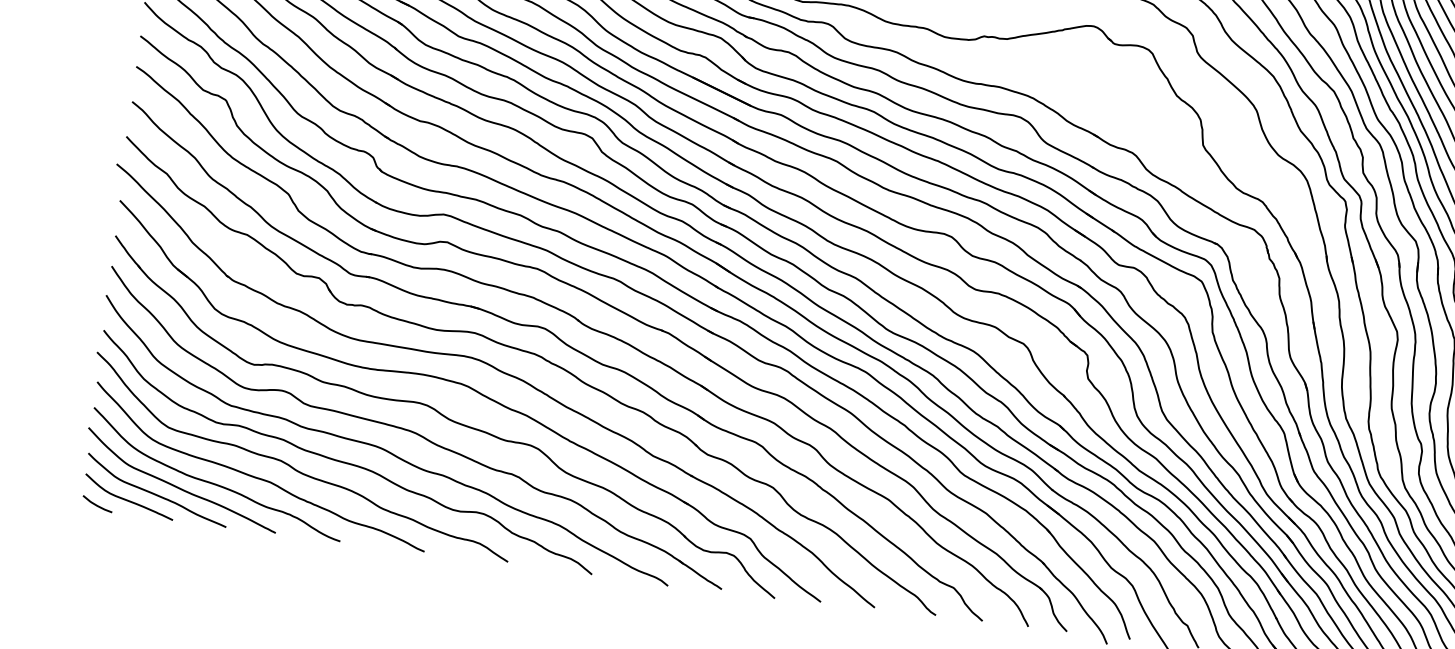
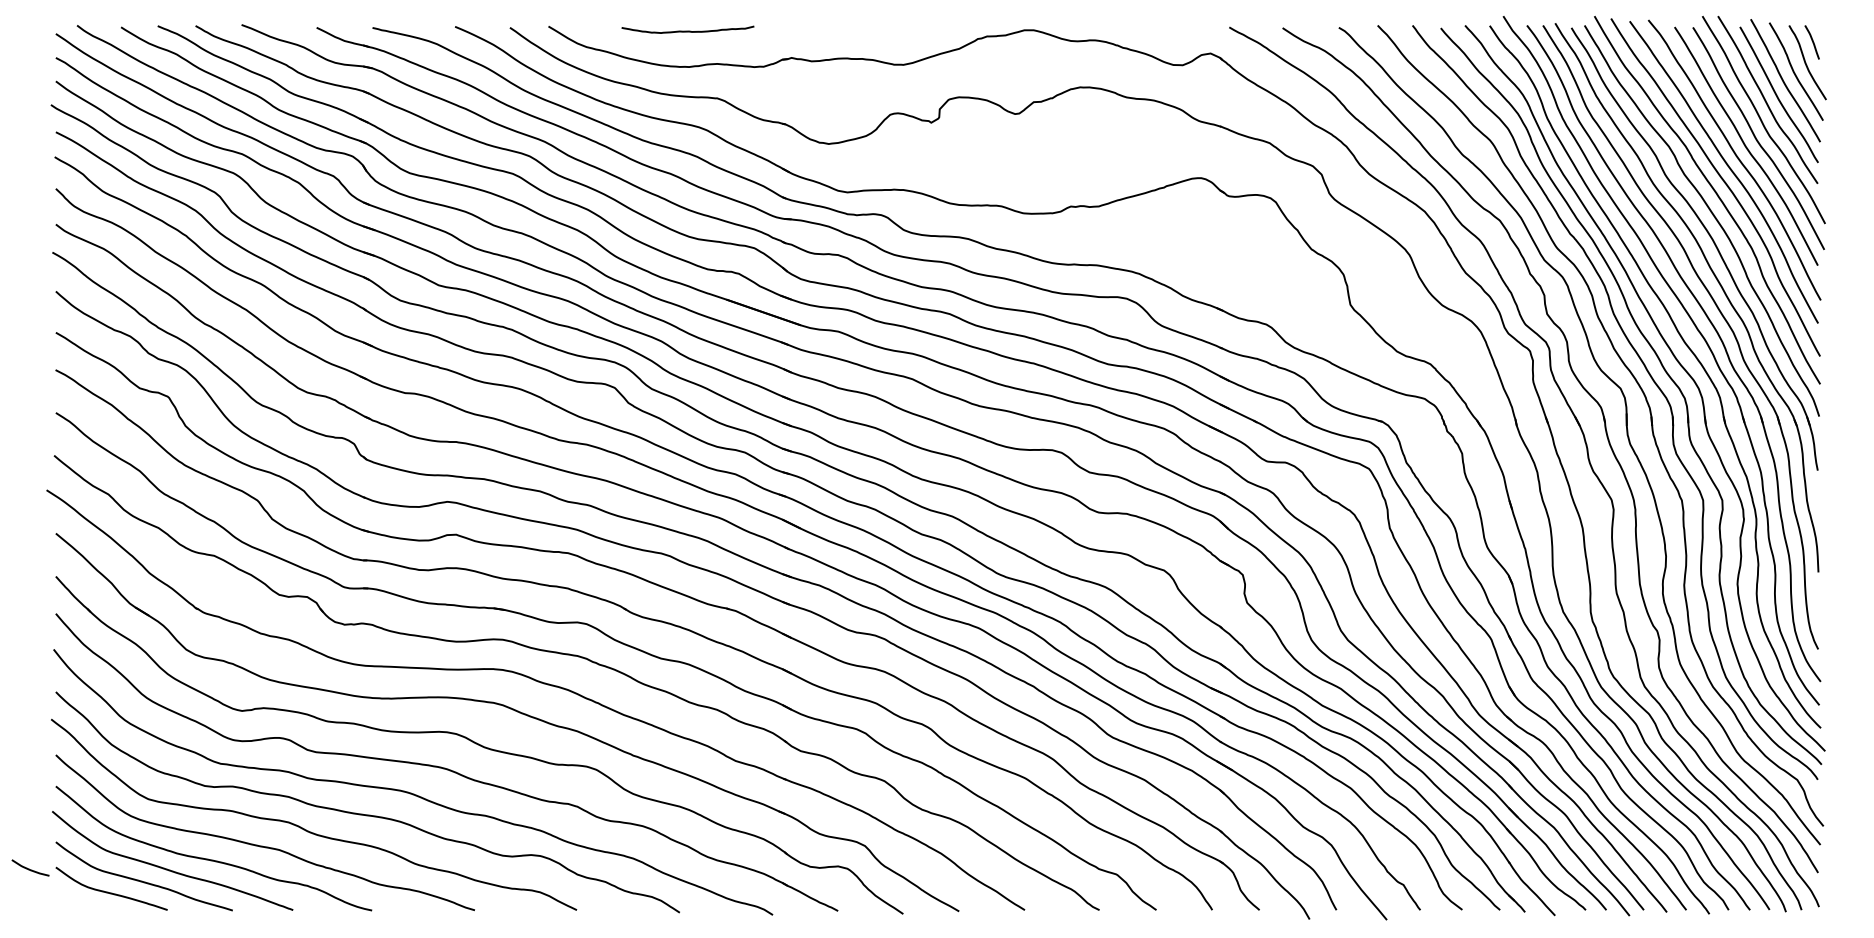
curve: (96, 504) -> (29, 868), moved

